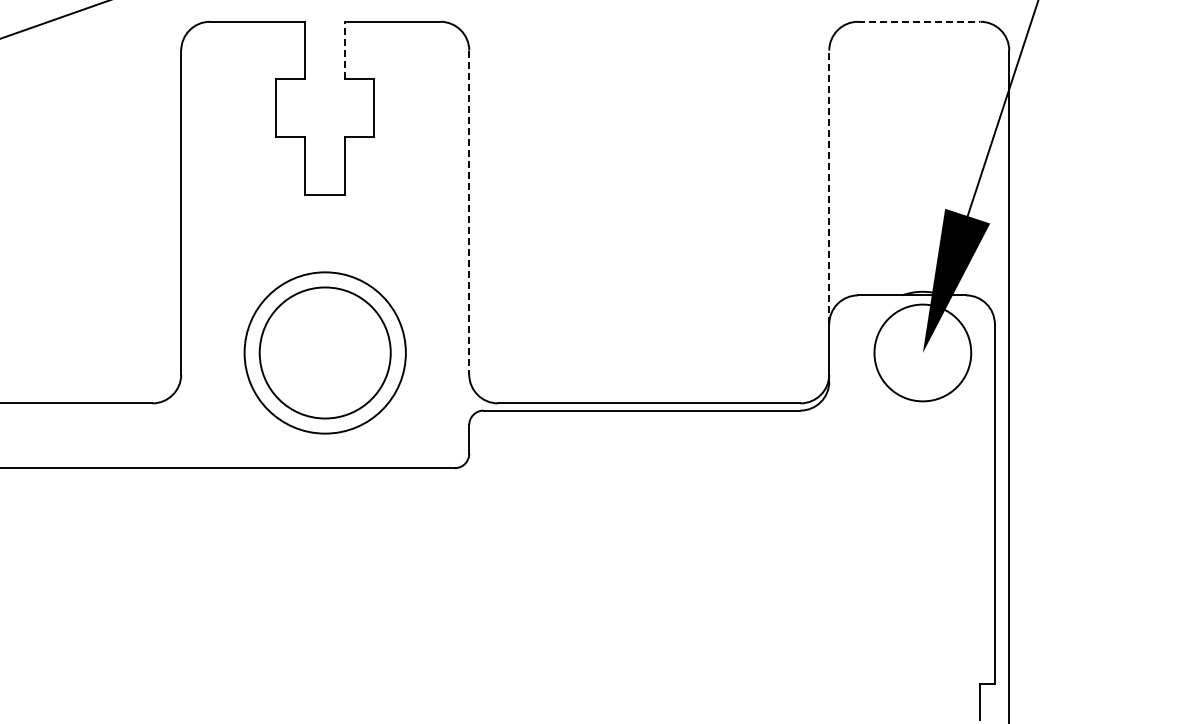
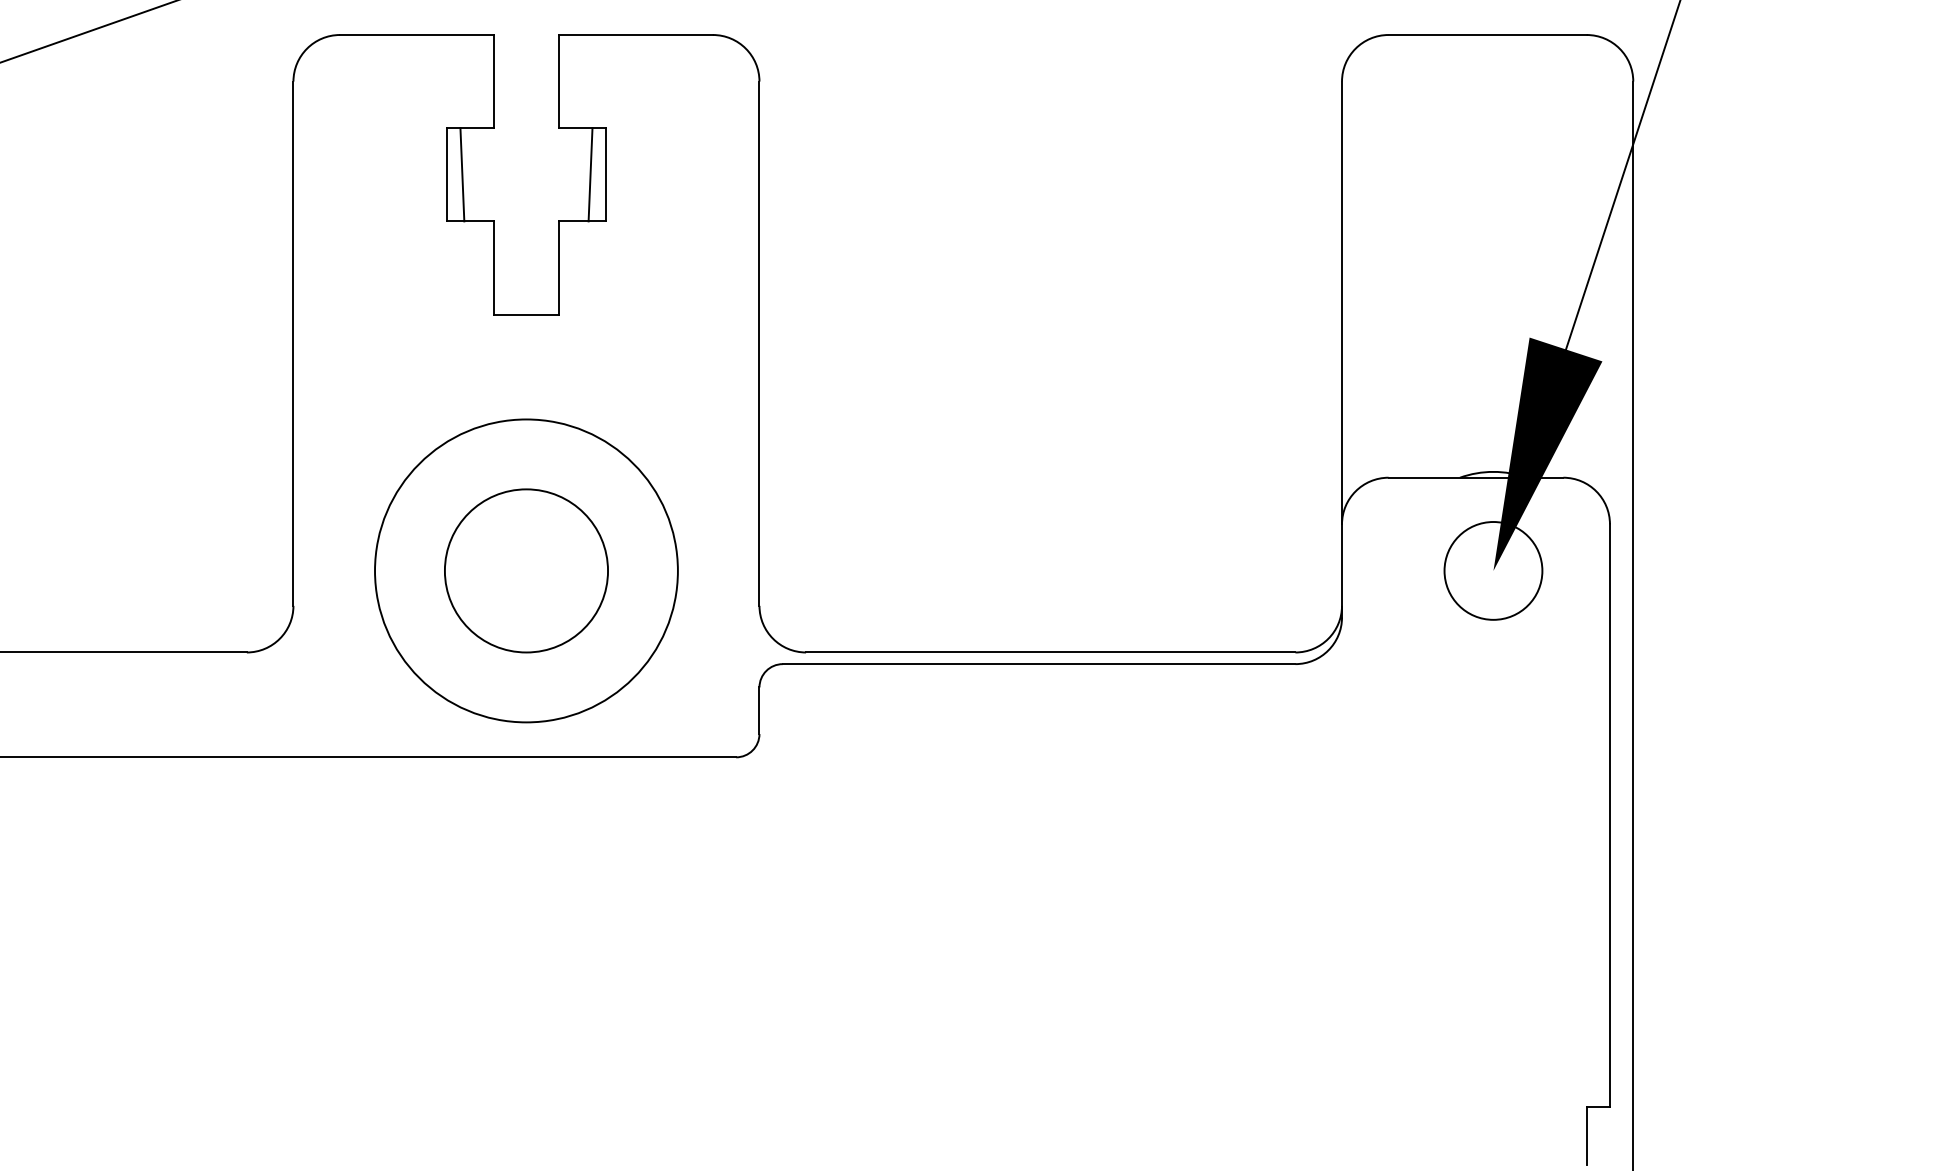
line: (919, 21) -> (1488, 34), dashed -> solid
line: (345, 50) -> (559, 81), dashed -> solid
line: (285, 107) -> (462, 173), added
line: (364, 107) -> (589, 173), added
line: (829, 187) -> (1342, 303), dashed -> solid
line: (469, 213) -> (759, 345), dashed -> solid
circle: (324, 352) -> (525, 570), size x0.62
circle: (324, 352) -> (525, 570), size x1.43
circle: (922, 352) -> (1492, 570), size x0.62

